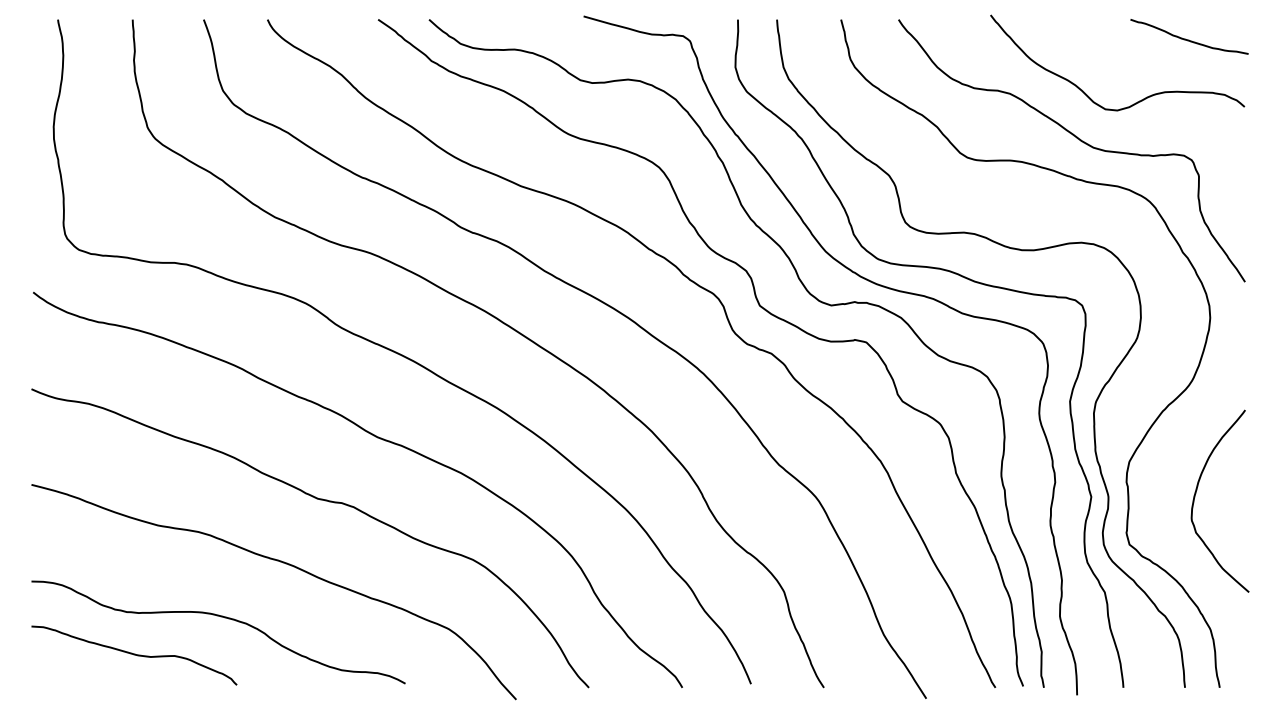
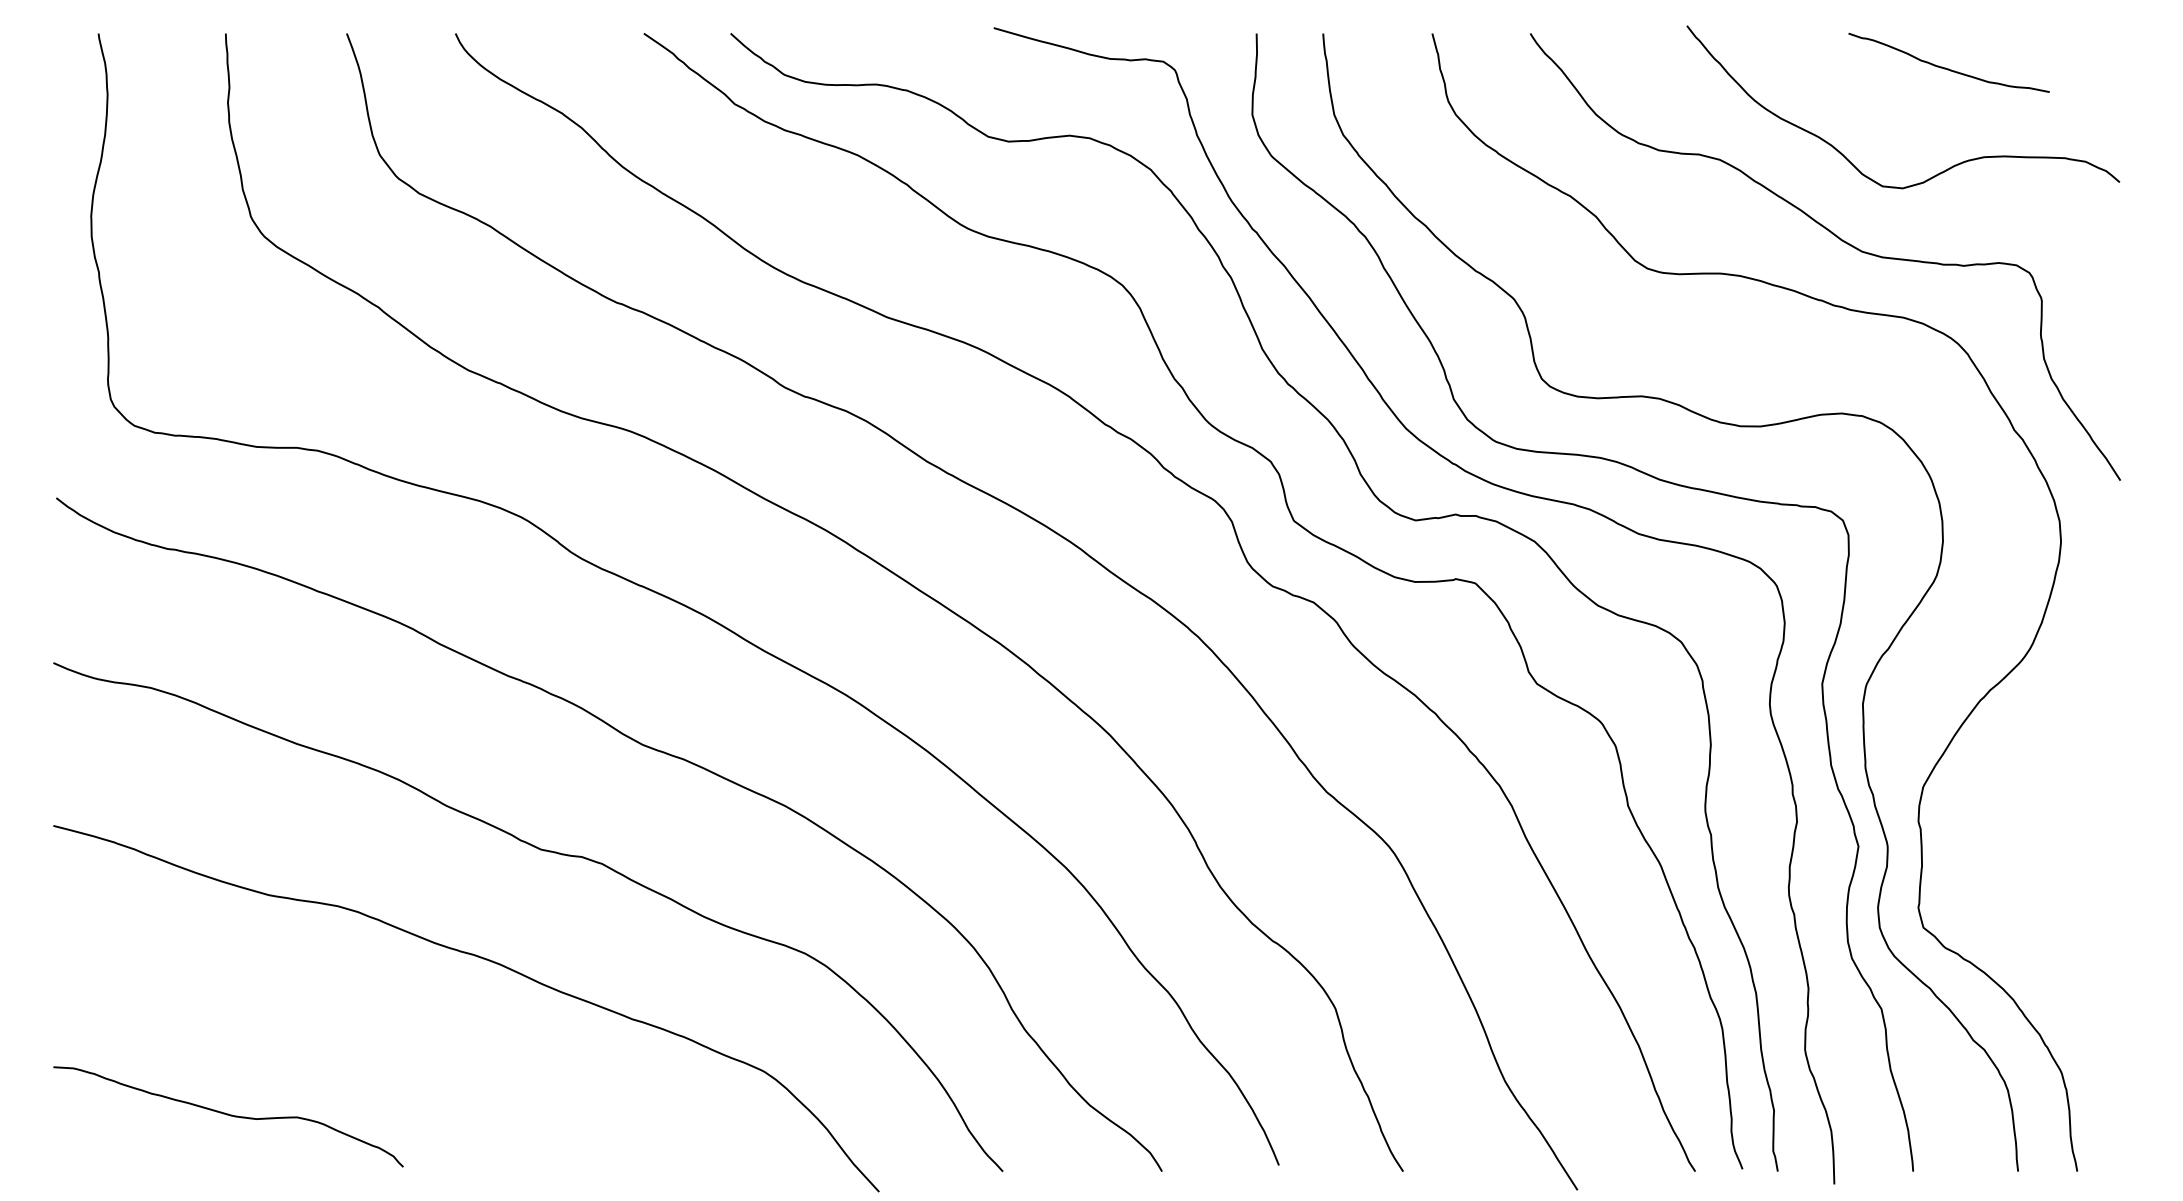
curve: (1189, 39) -> (1949, 67), moved
curve: (1196, 493) -> (2037, 840), removed
curve: (220, 617) -> (375, 1051), removed

